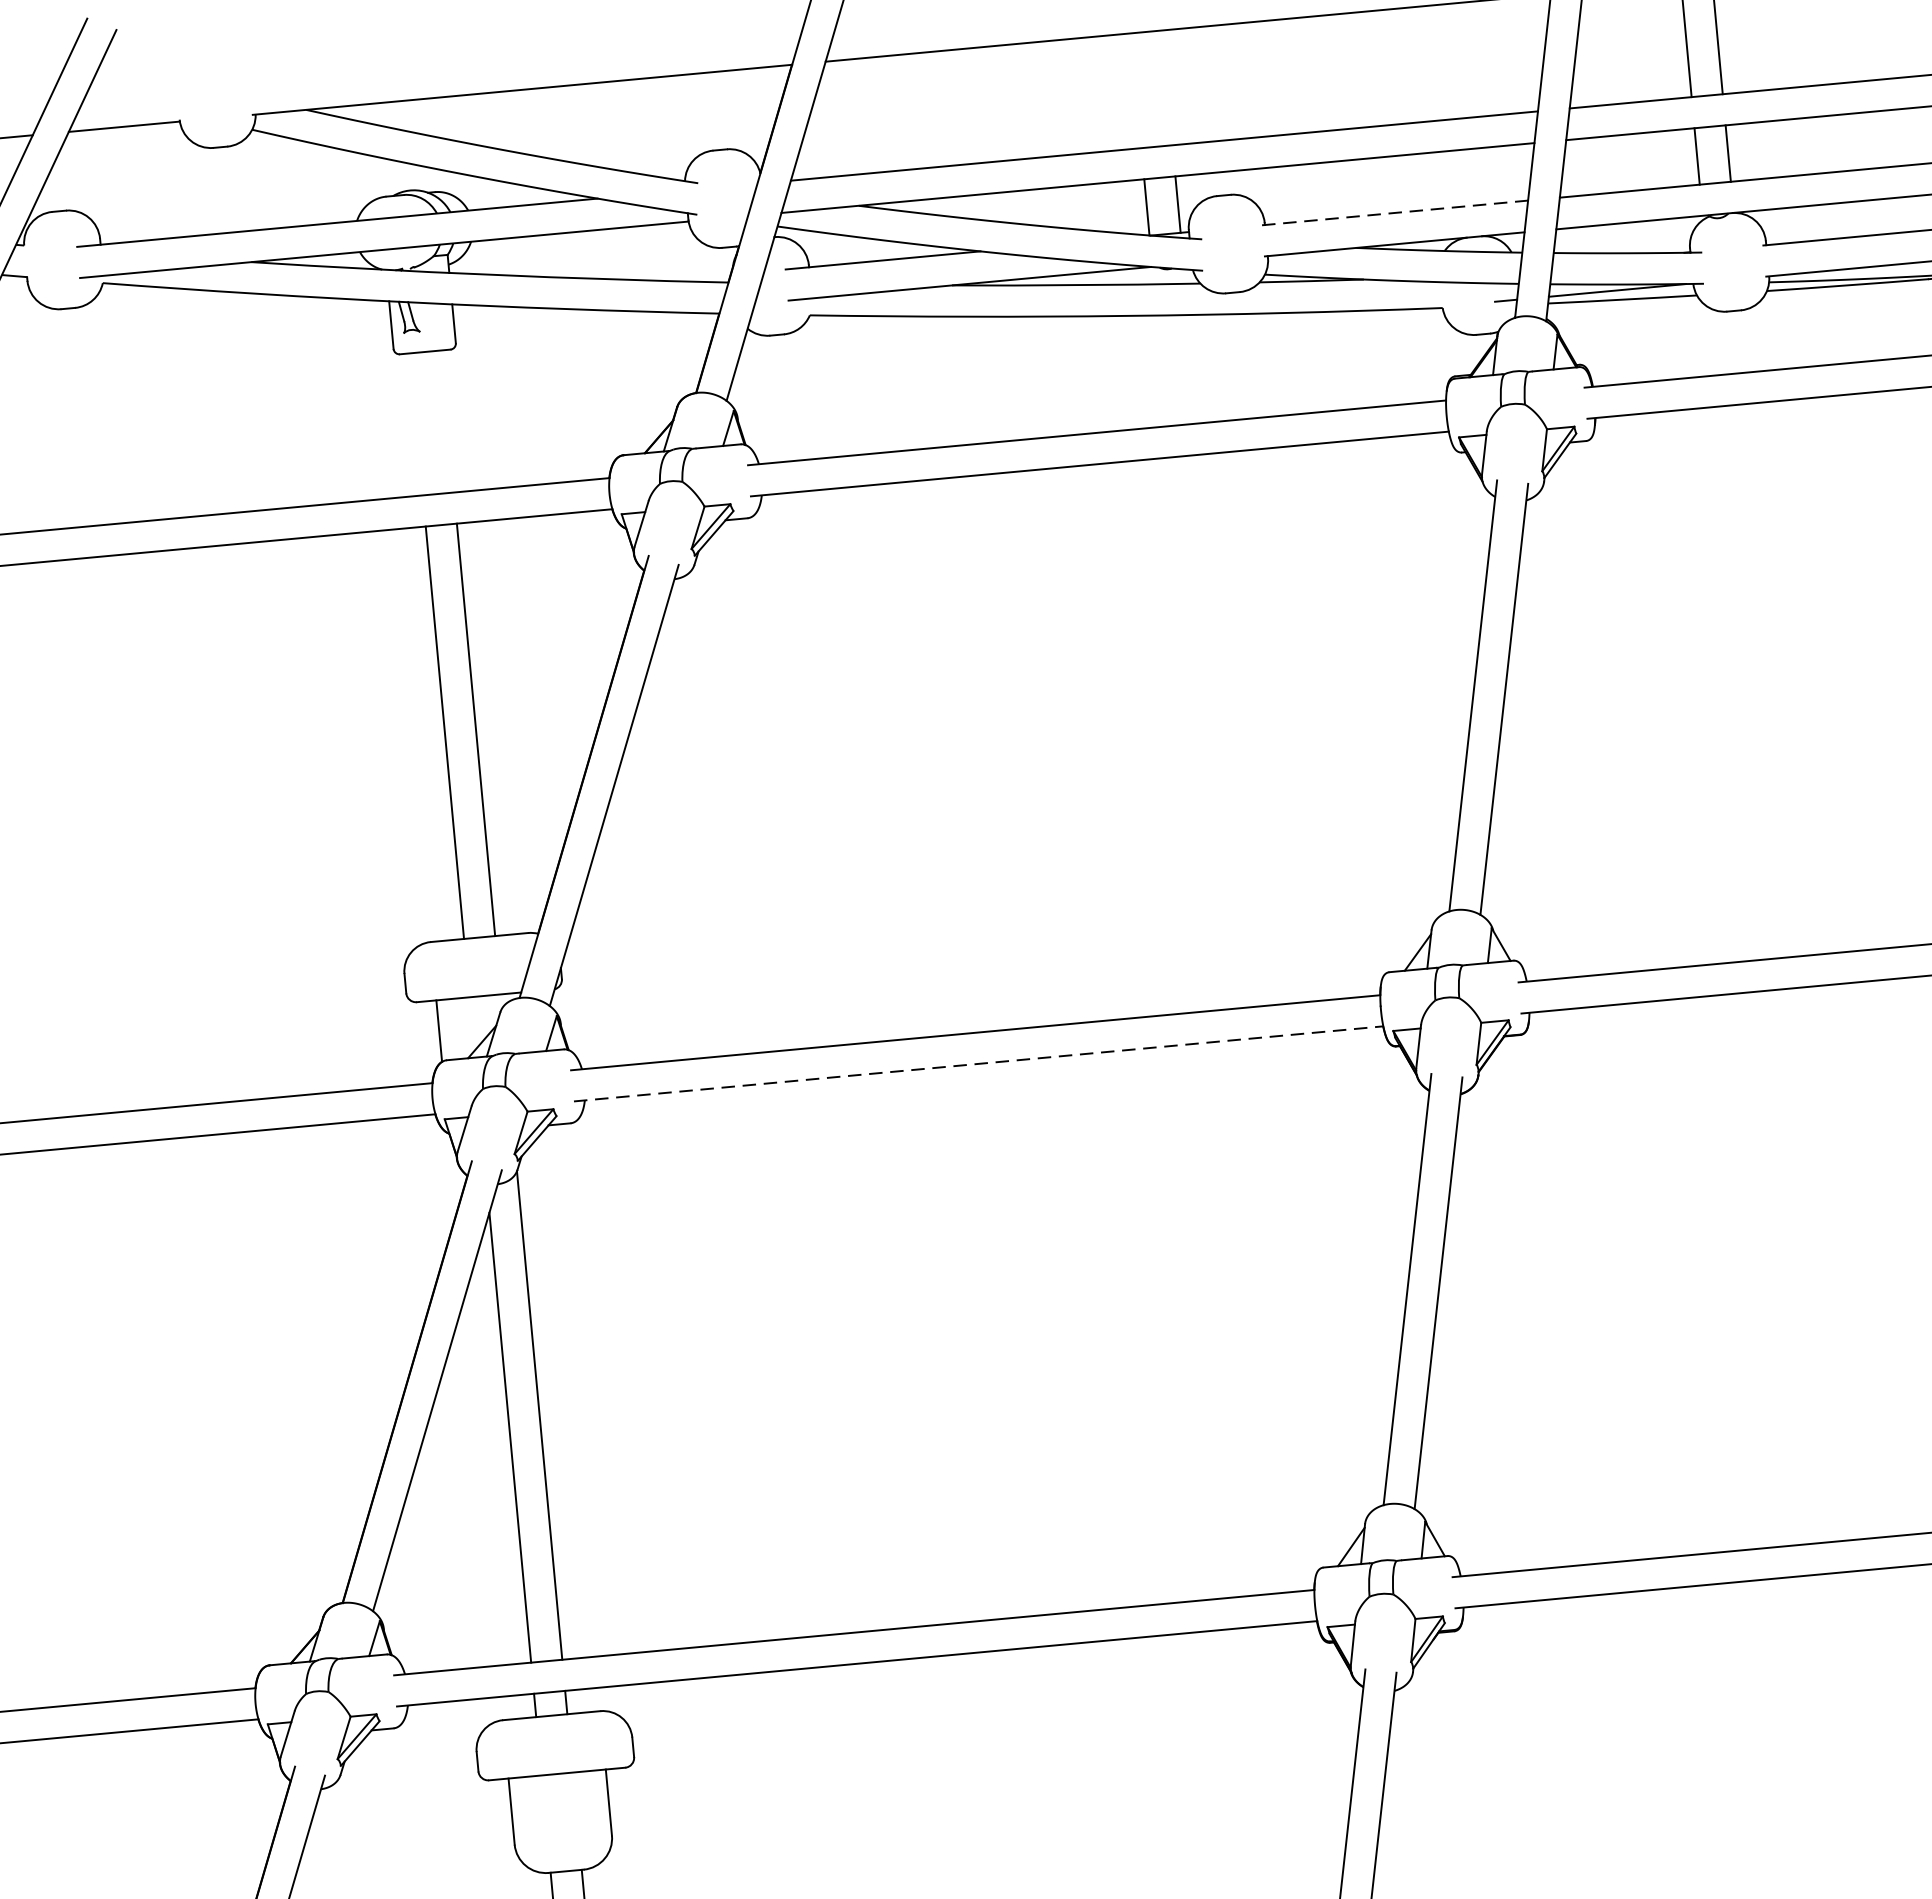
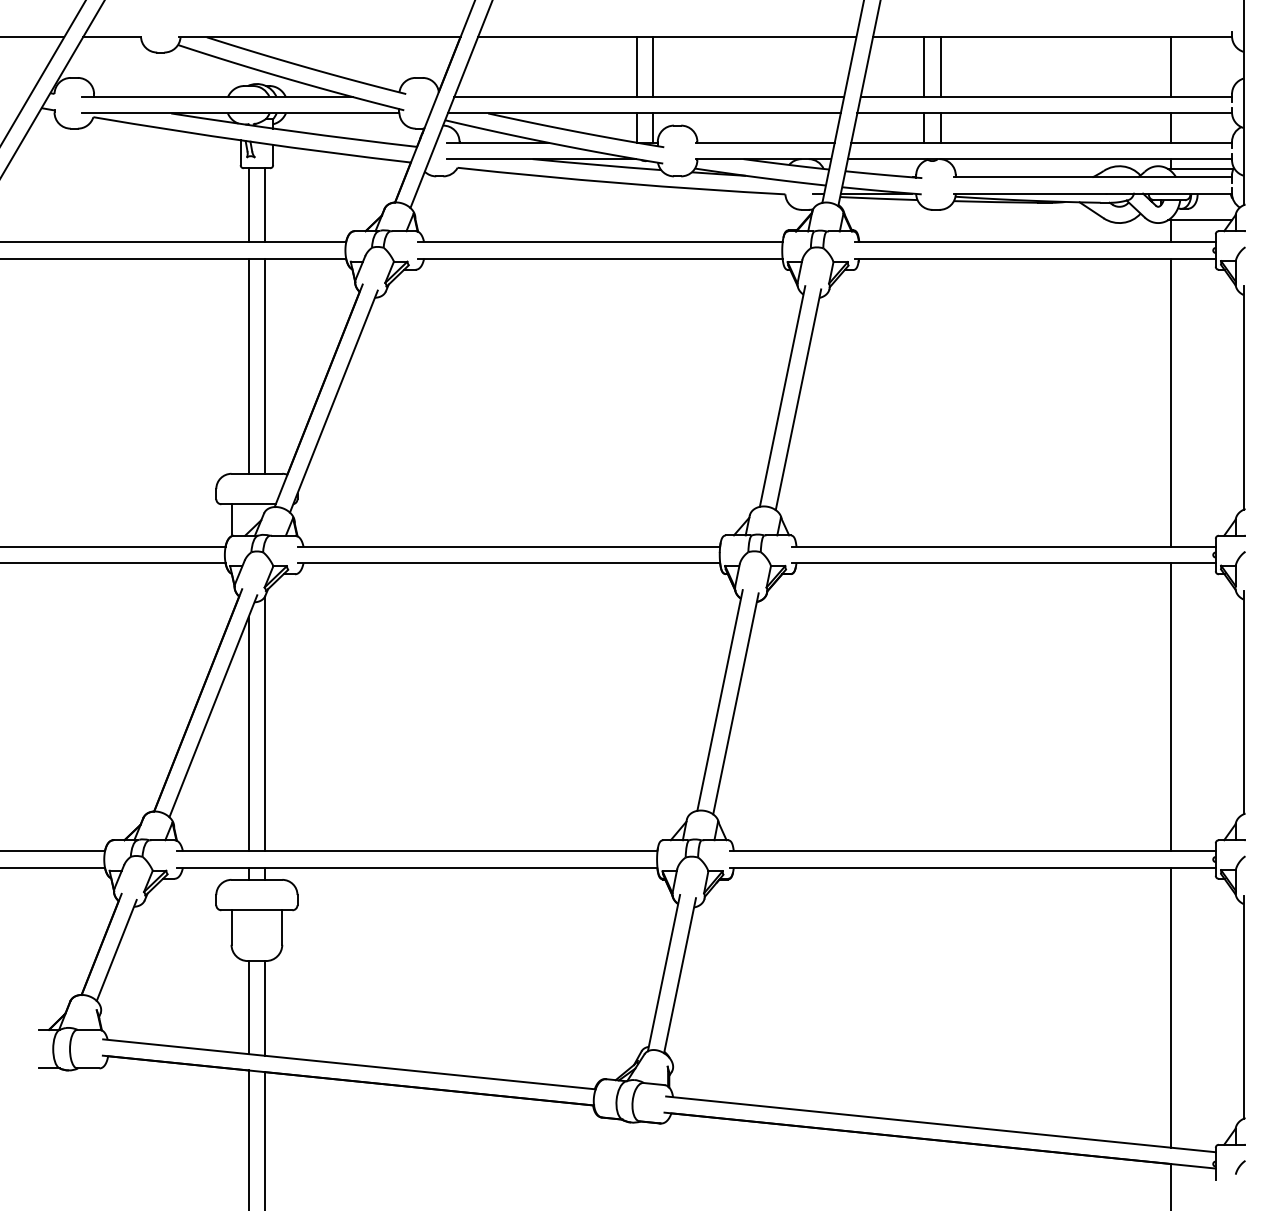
line: (1167, 88) -> (653, 67), added
line: (1136, 91) -> (637, 67), added
line: (1395, 212) -> (765, 142), dashed -> solid
line: (448, 421) -> (265, 205), added
line: (415, 424) -> (248, 205), added
line: (979, 1064) -> (509, 563), dashed -> solid

